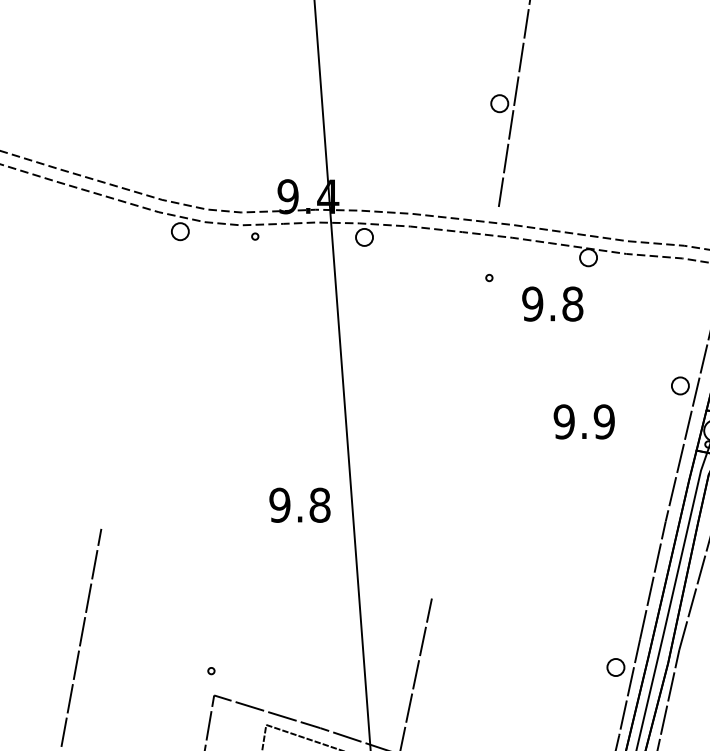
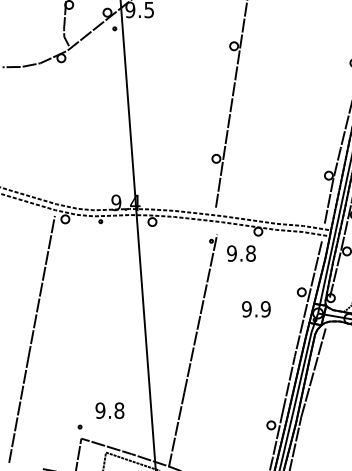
line: (129, 375) -> (41, 287), added
line: (466, 430) -> (200, 313), added
text: (299, 504) -> (109, 410), moved

